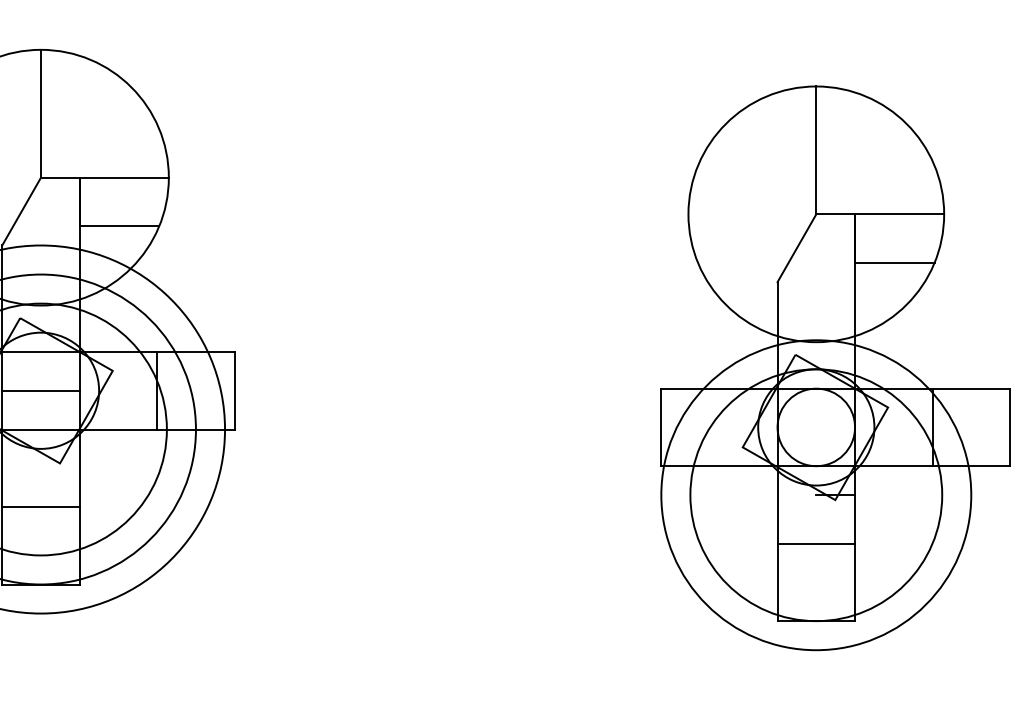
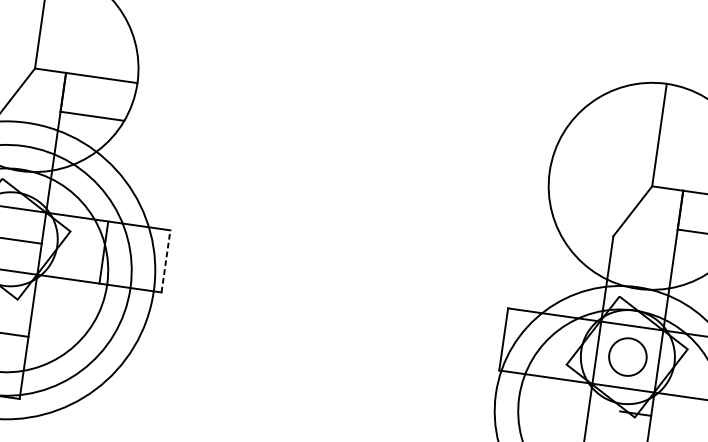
line: (234, 390) -> (165, 261), solid -> dashed
circle: (816, 427) -> (628, 357), size x0.6

